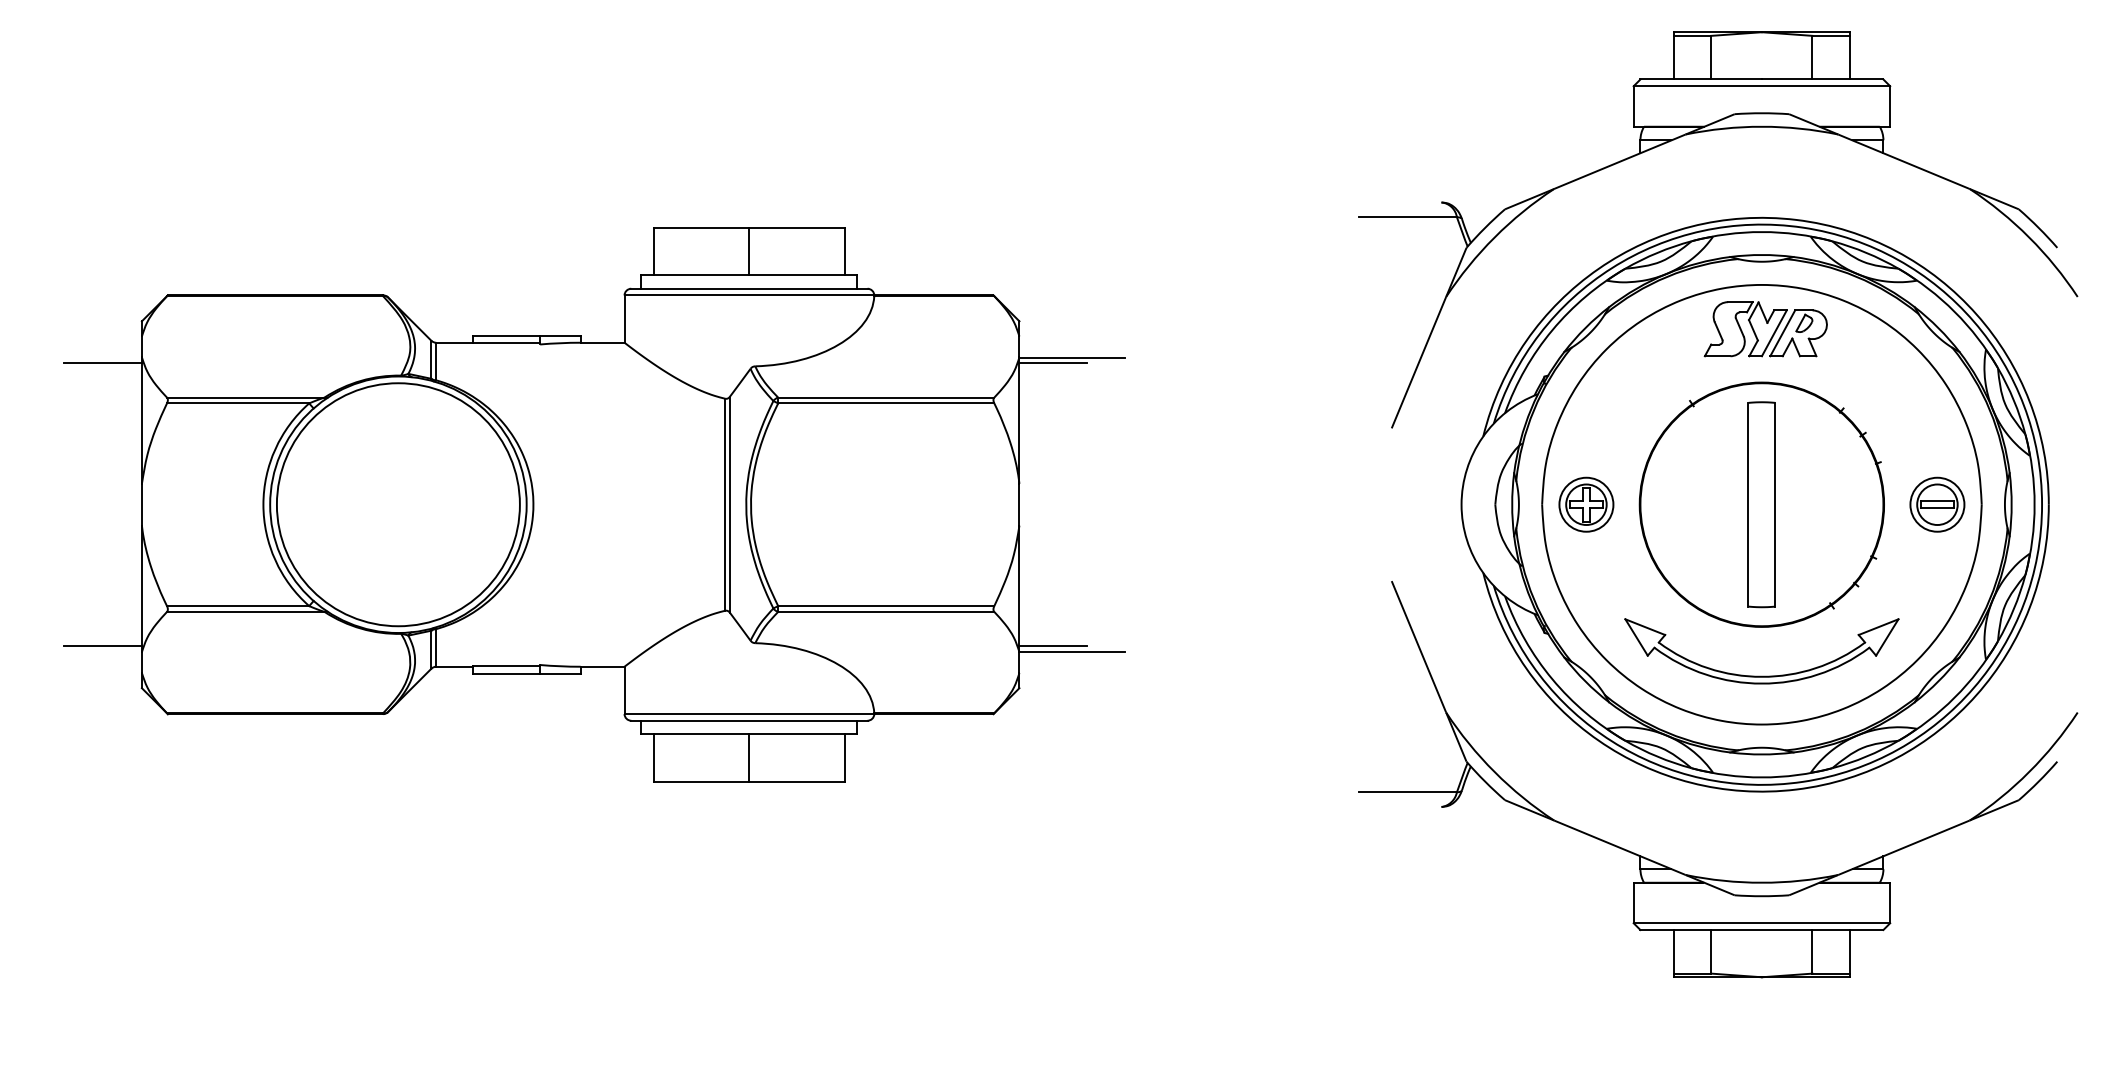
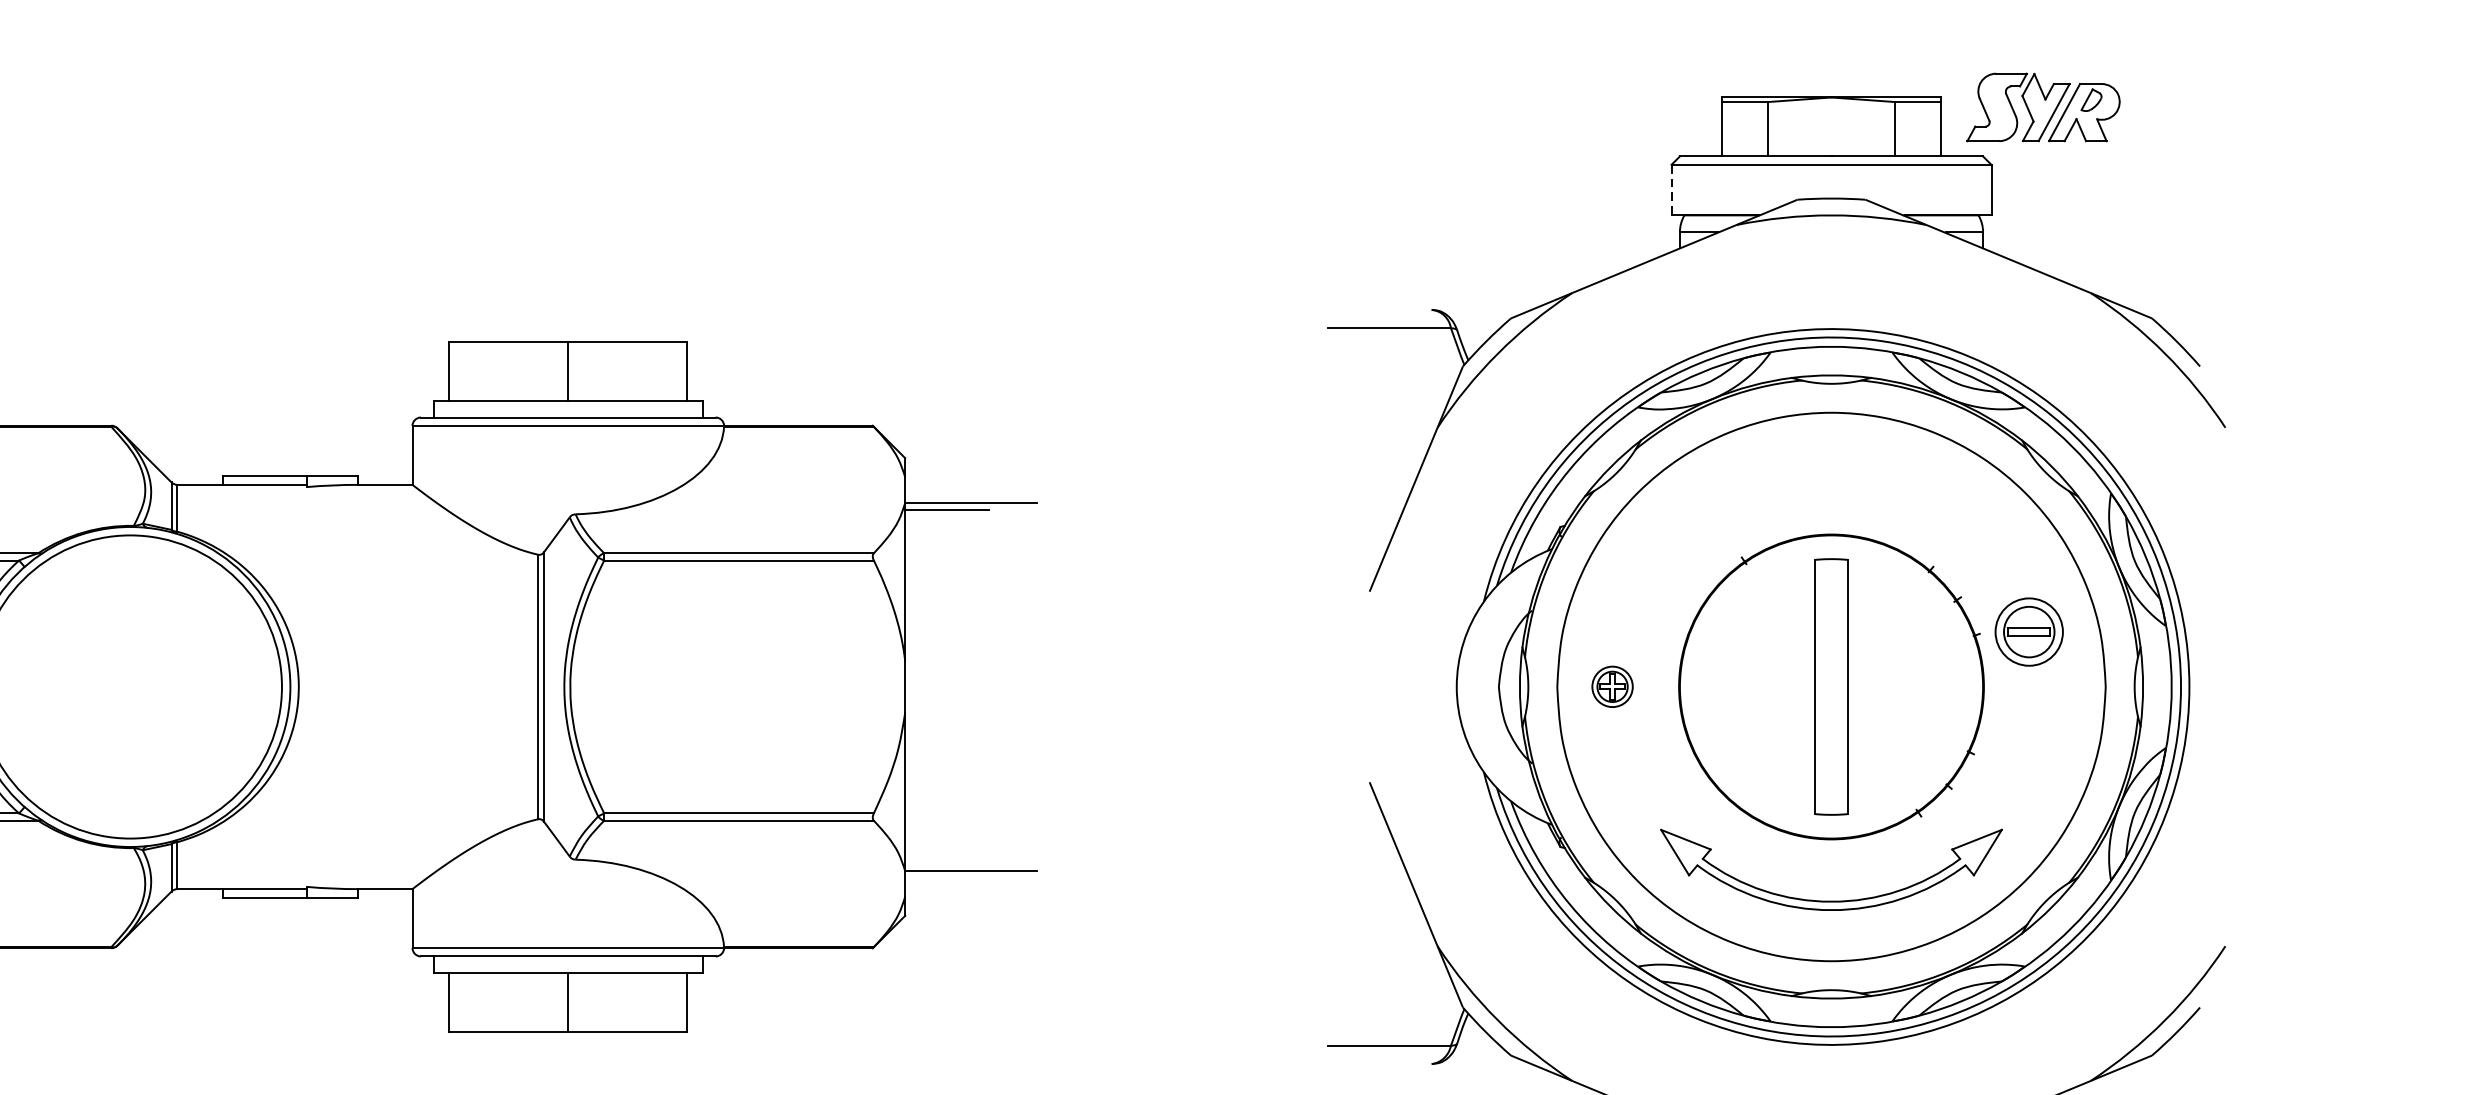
line: (1633, 106) -> (1671, 190), solid -> dashed
part: (1765, 329) -> (2043, 107), moved
part: (1586, 504) -> (1612, 686), size x0.6
part: (1937, 504) -> (2029, 631), moved
line: (1052, 646) -> (946, 863), removed

